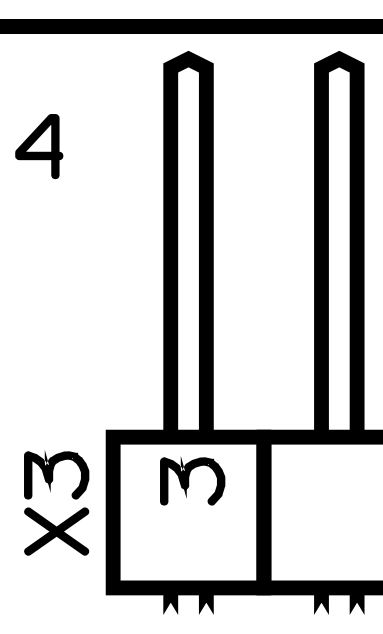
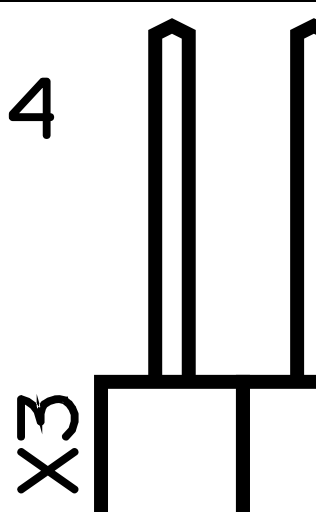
part: (192, 480) -> (175, 422), removed

